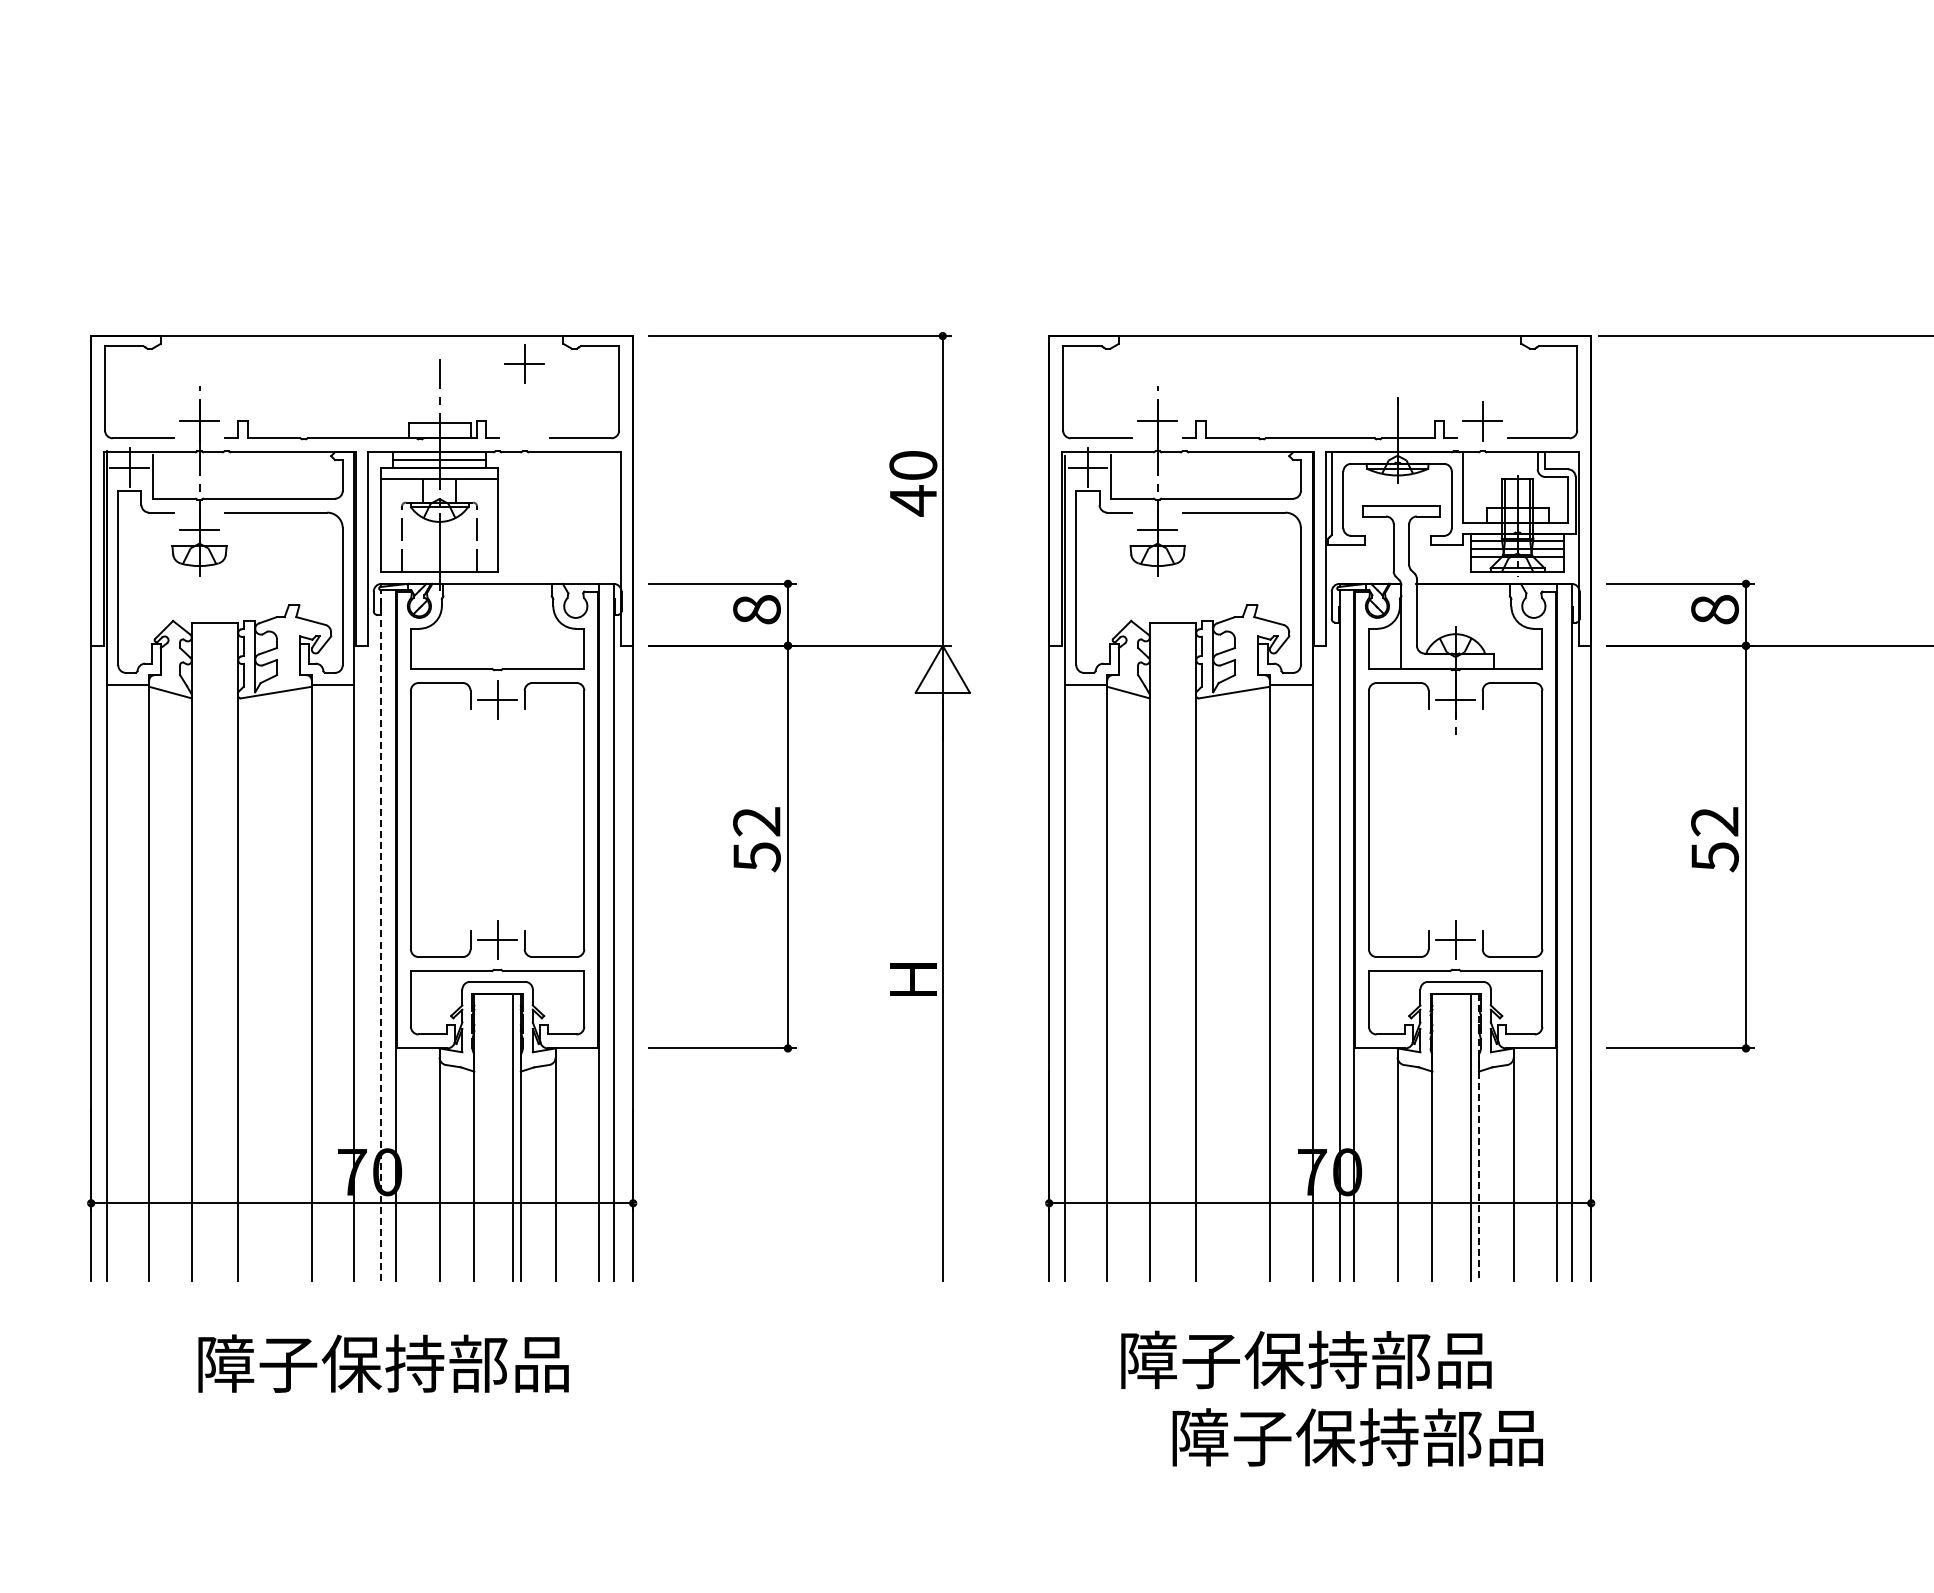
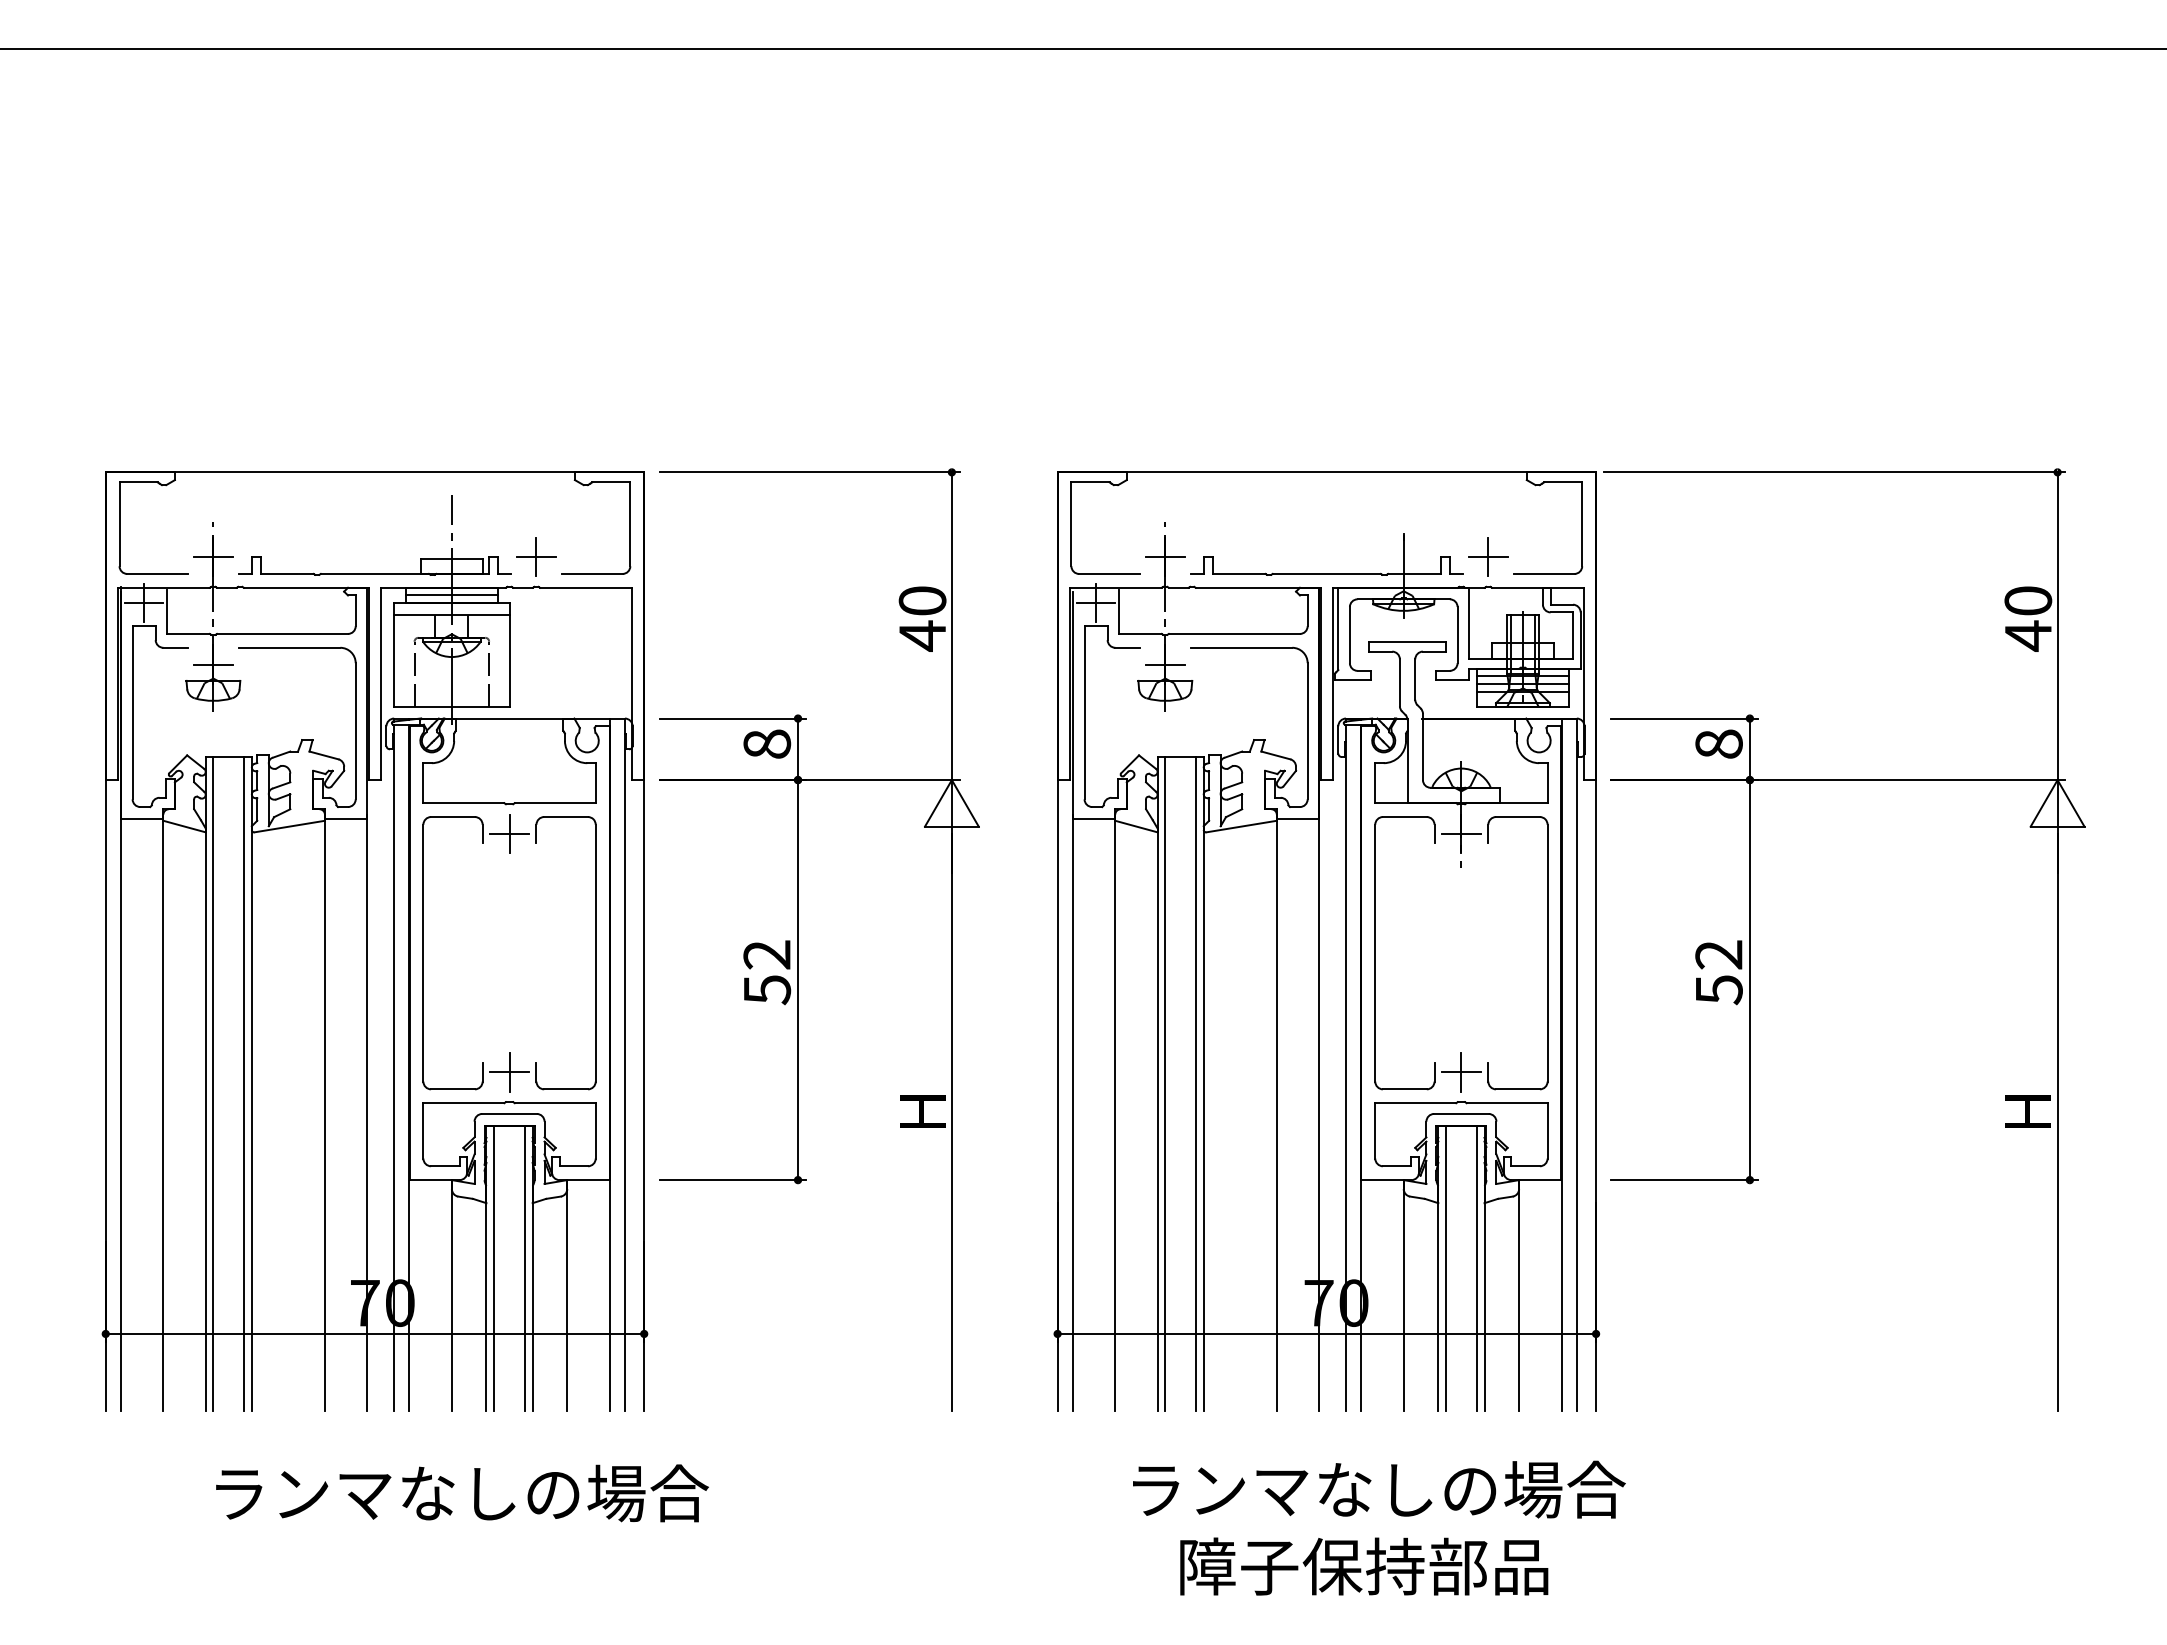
part: (524, 363) -> (536, 556), moved
line: (381, 935) -> (394, 1067), dashed -> solid
line: (199, 951) -> (213, 1083), added
line: (230, 951) -> (244, 1083), added
line: (1157, 951) -> (1165, 1083), added
line: (1189, 951) -> (1196, 1083), added
line: (482, 1137) -> (494, 1268), added
line: (1440, 1137) -> (1446, 1268), added
line: (1478, 1138) -> (1484, 1269), dashed -> solid
text: (1371, 1359) -> (1377, 1489), 障子保持部品 -> ランマなしの場合
text: (448, 1363) -> (460, 1493), 障子保持部品 -> ランマなしの場合

